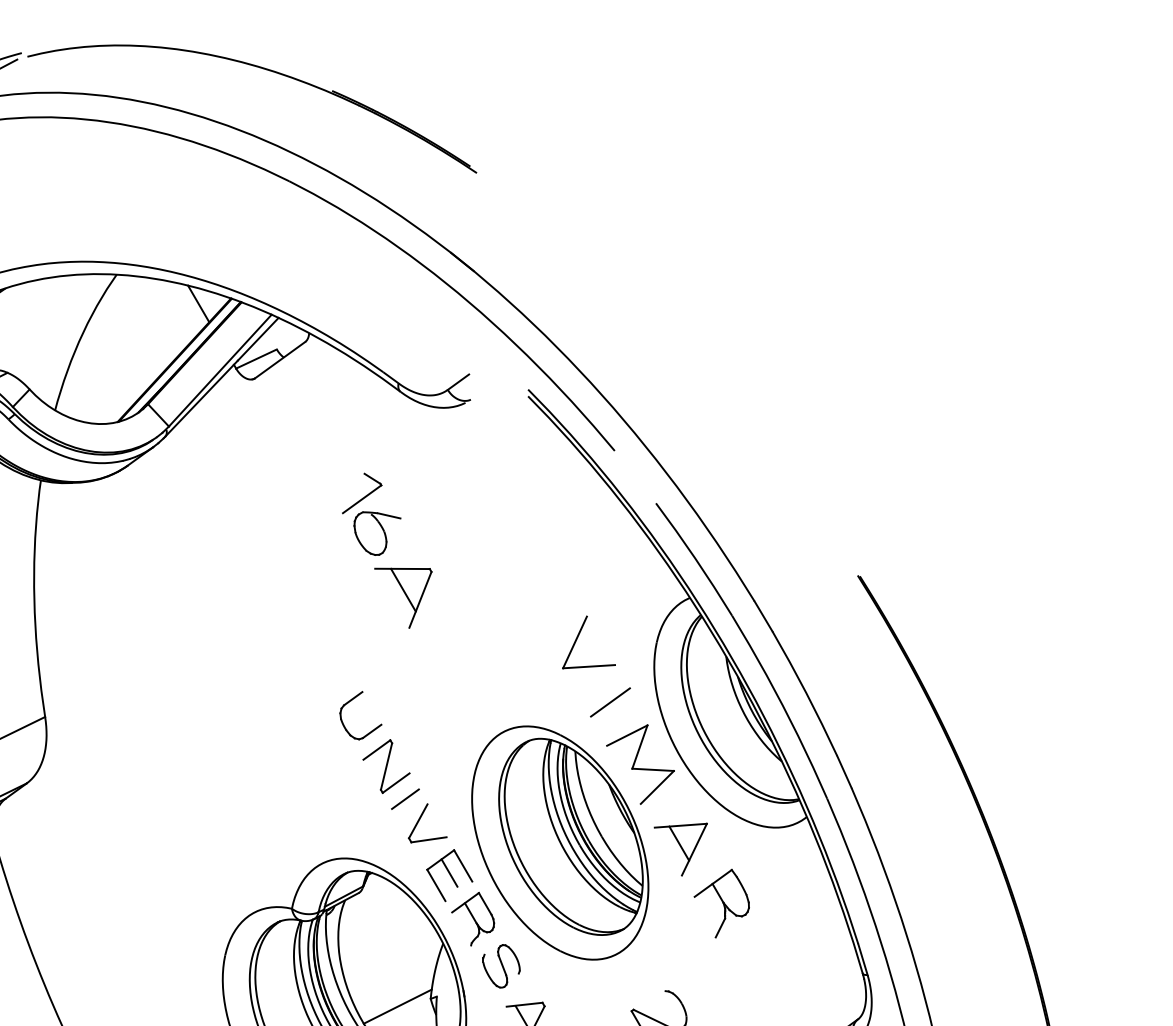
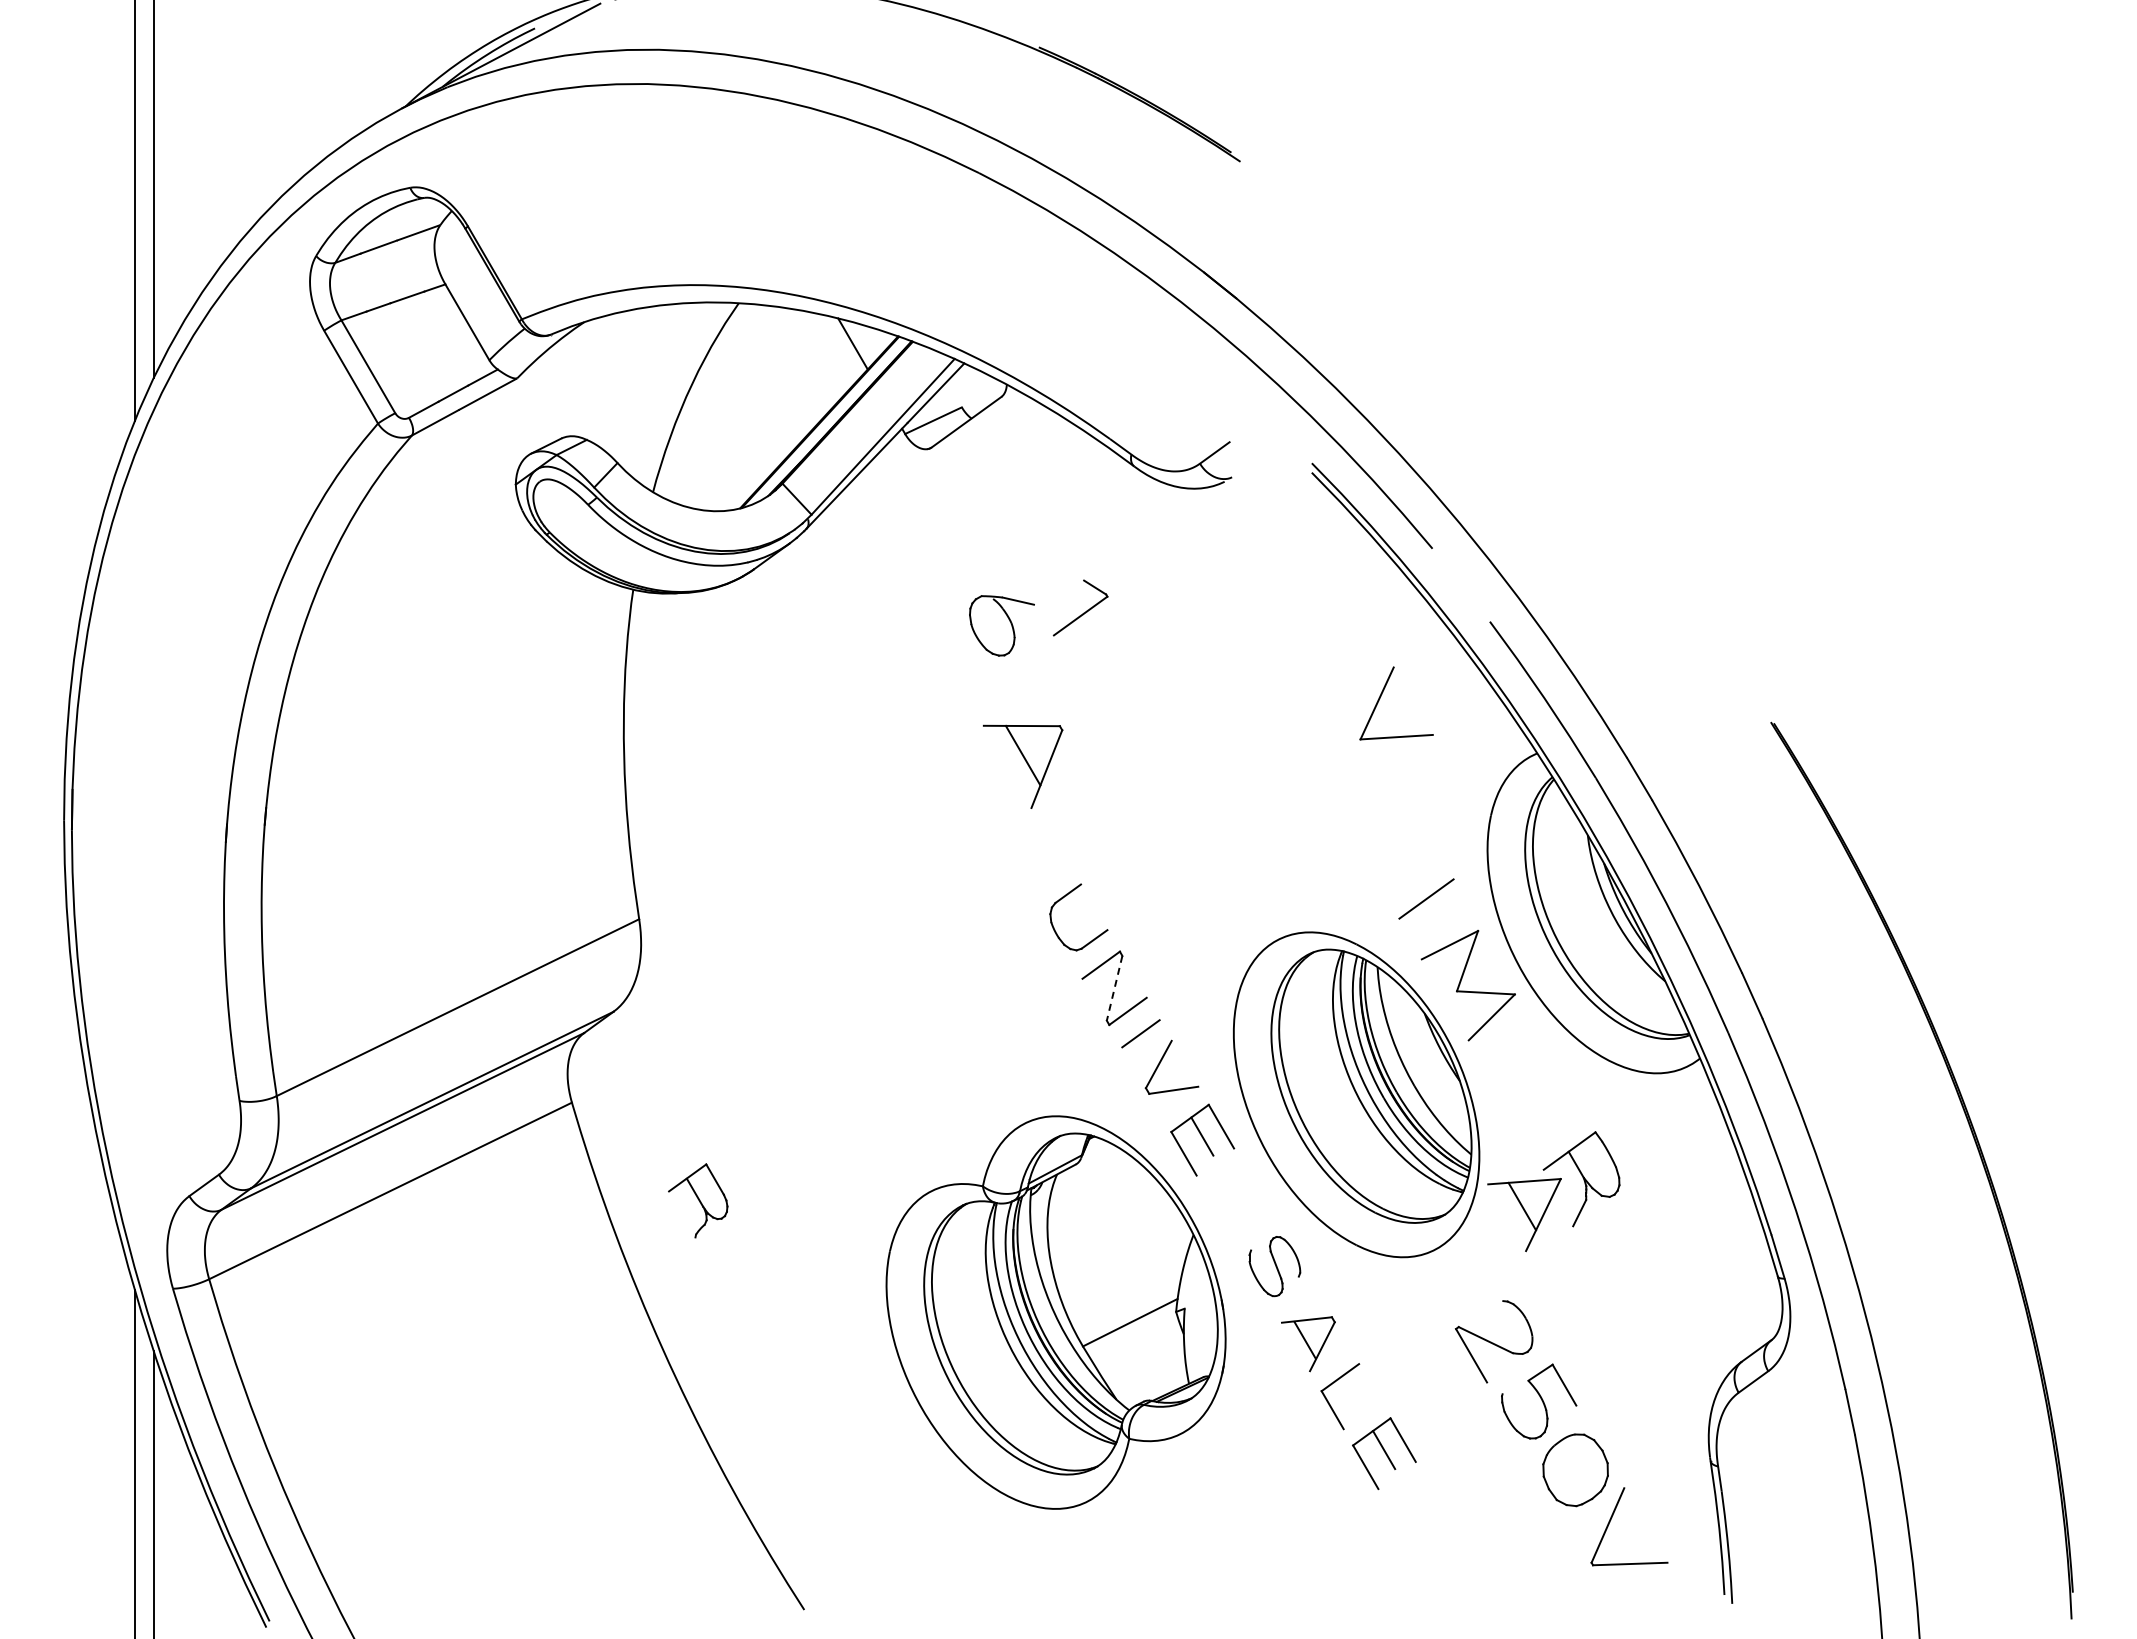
part: (377, 533) -> (1001, 625), moved
part: (403, 597) -> (1023, 766), moved
part: (578, 637) -> (1381, 696), moved
line: (386, 766) -> (1114, 988), solid -> dashed
part: (680, 850) -> (1524, 1215), moved
part: (473, 918) -> (698, 1200), moved

